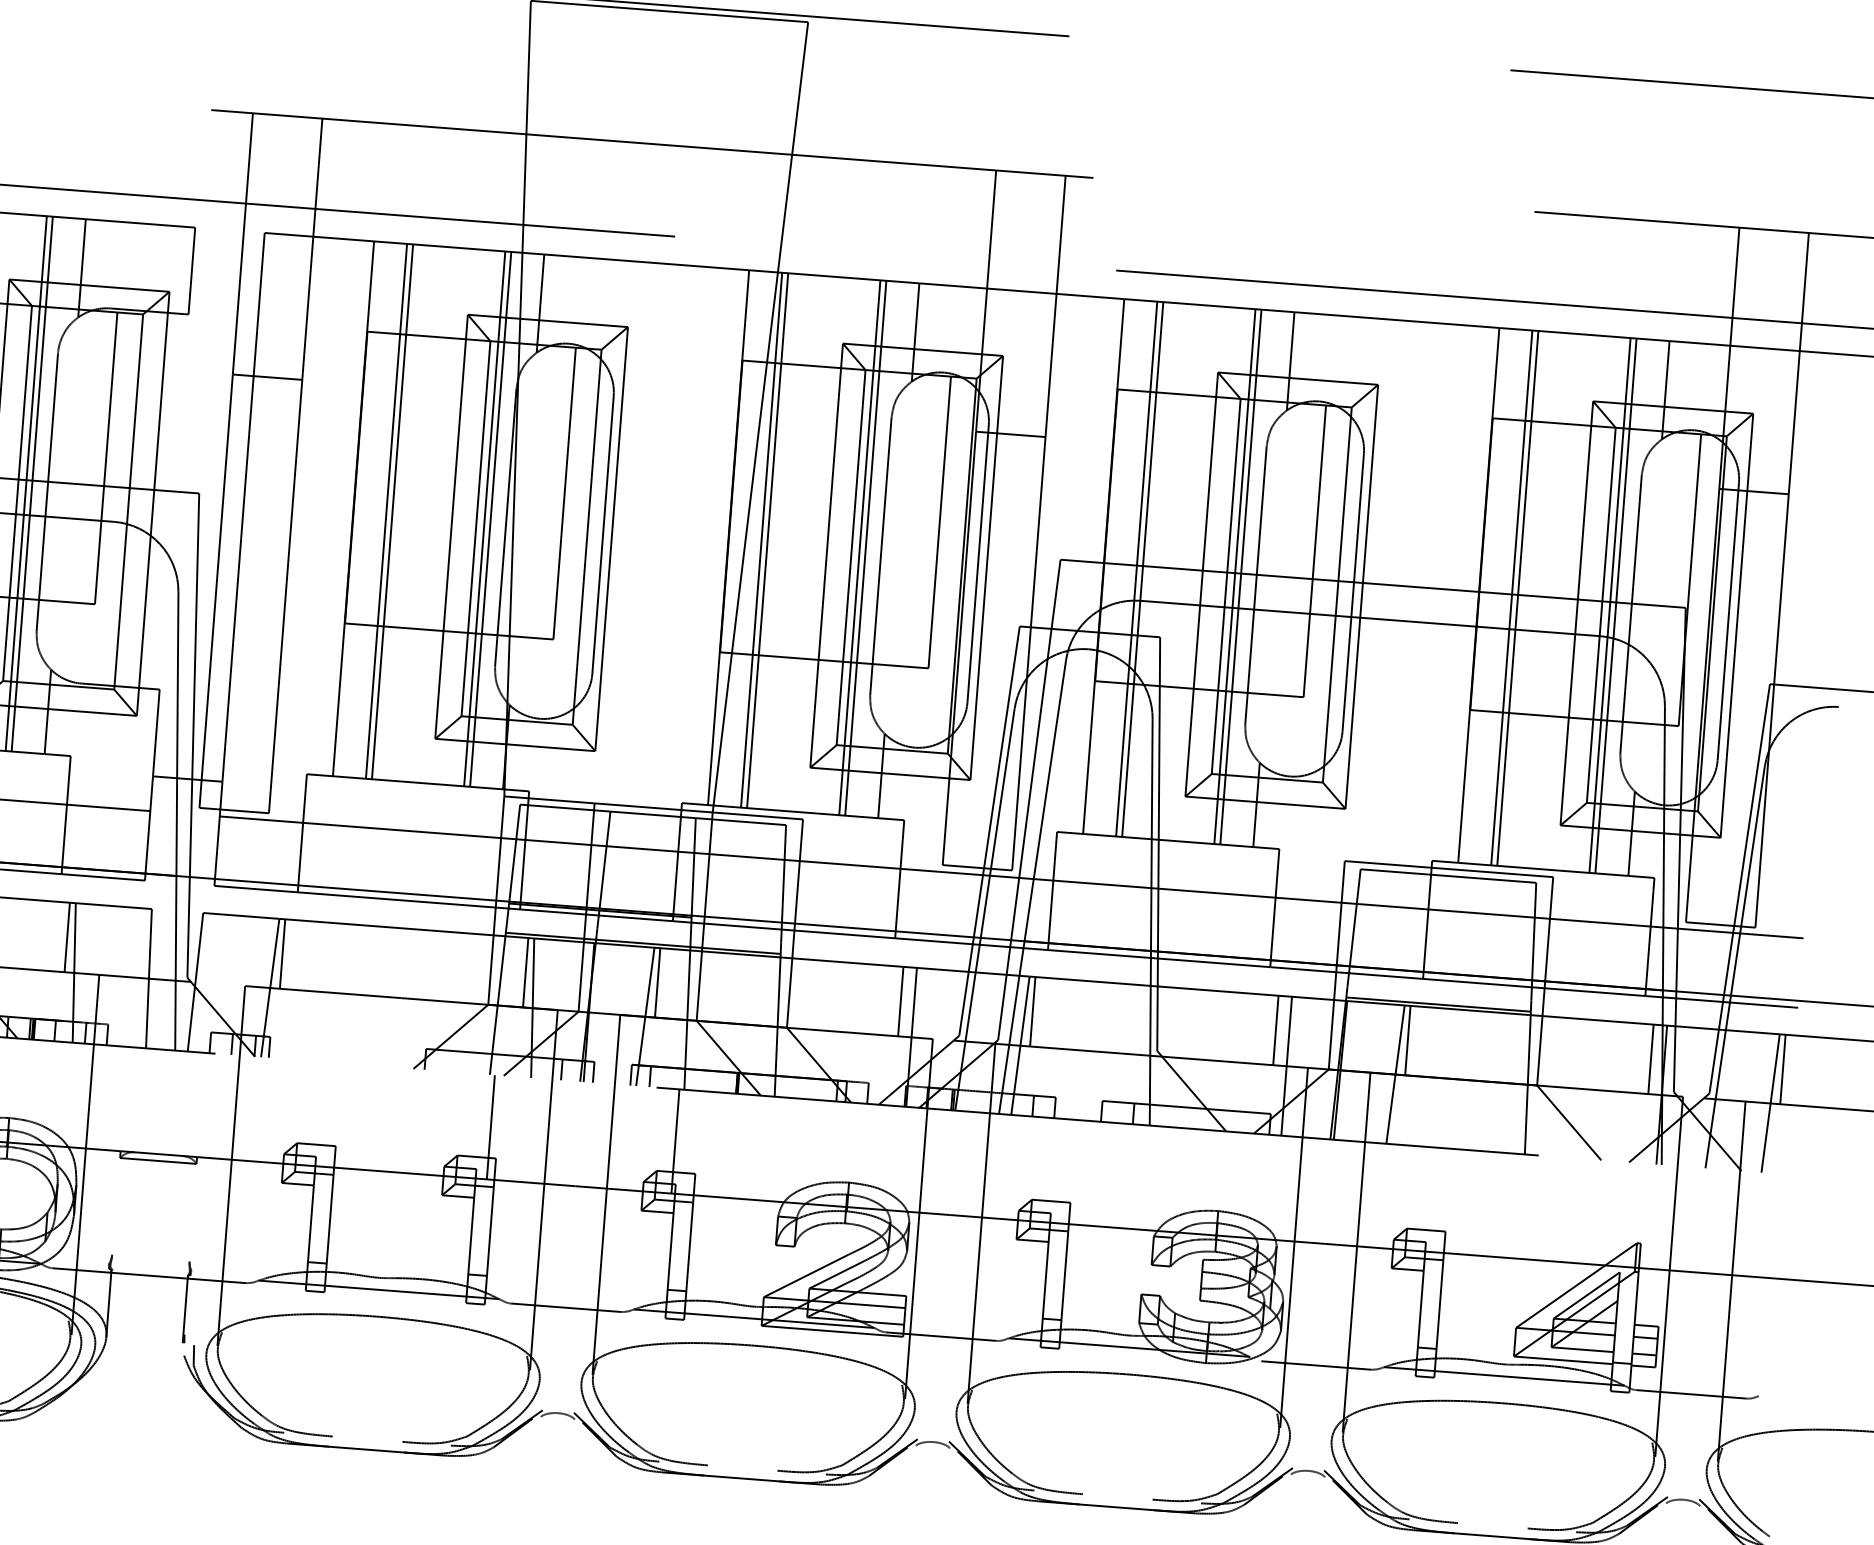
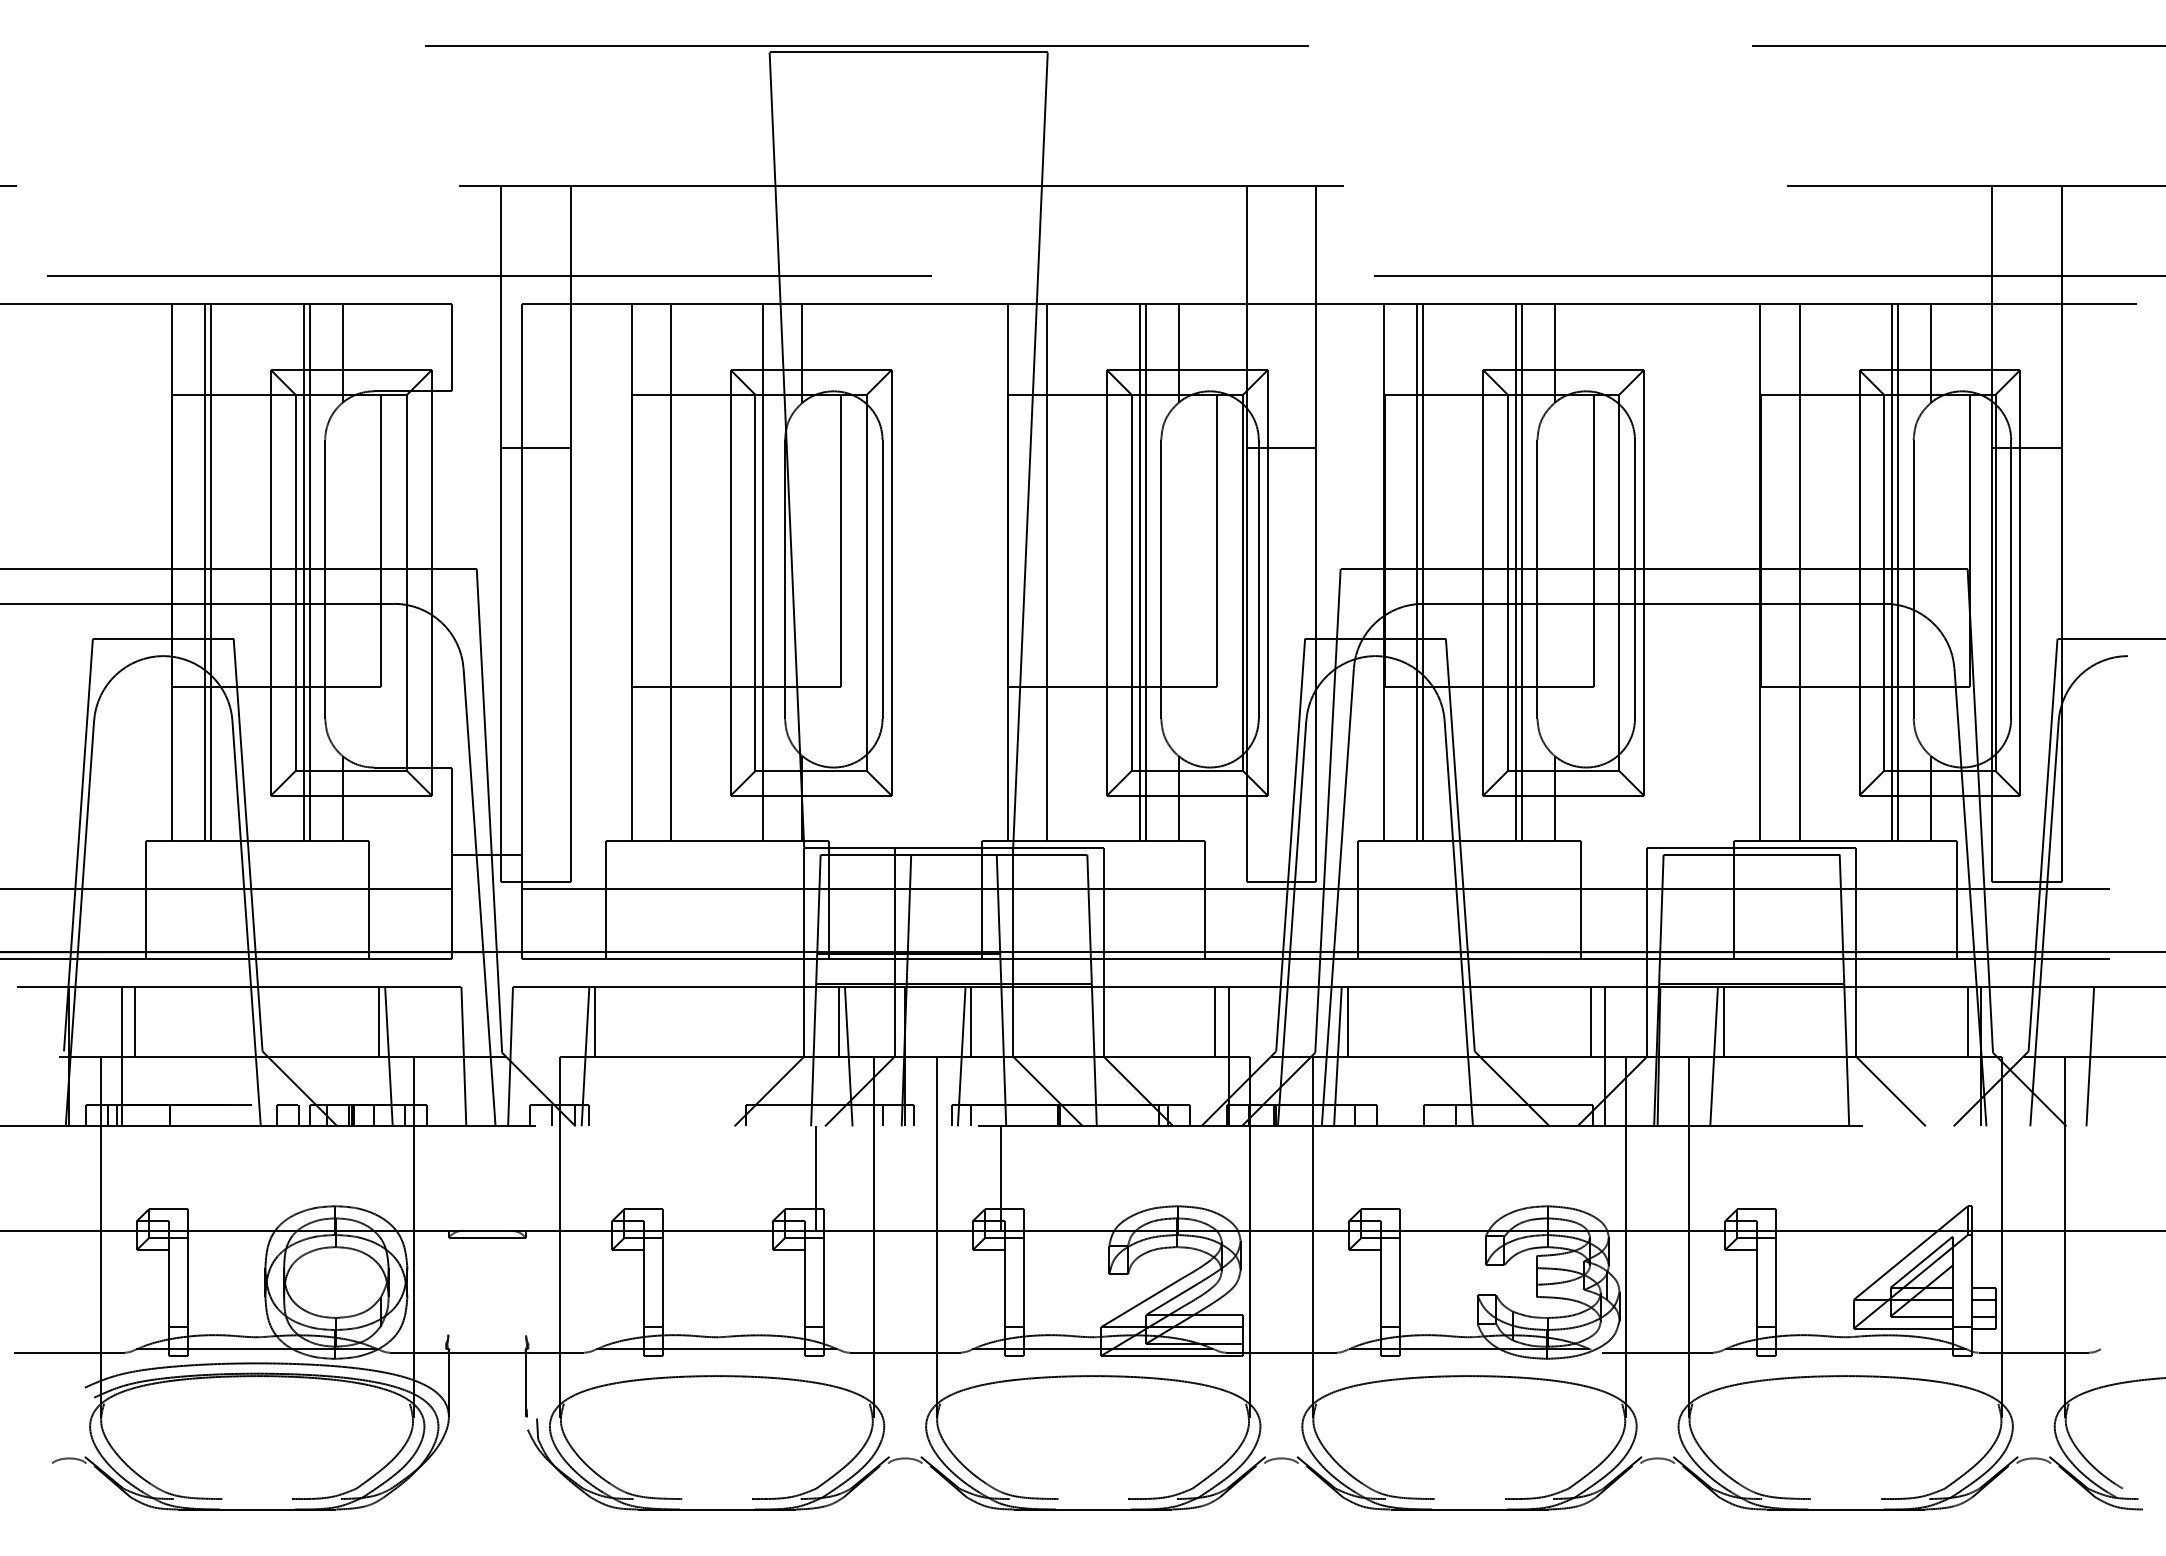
line: (386, 511) -> (664, 572), removed
line: (490, 519) -> (769, 572), removed
line: (762, 540) -> (1041, 572), removed
line: (1511, 597) -> (1793, 572), removed
line: (1783, 1069) -> (2100, 1021), removed

